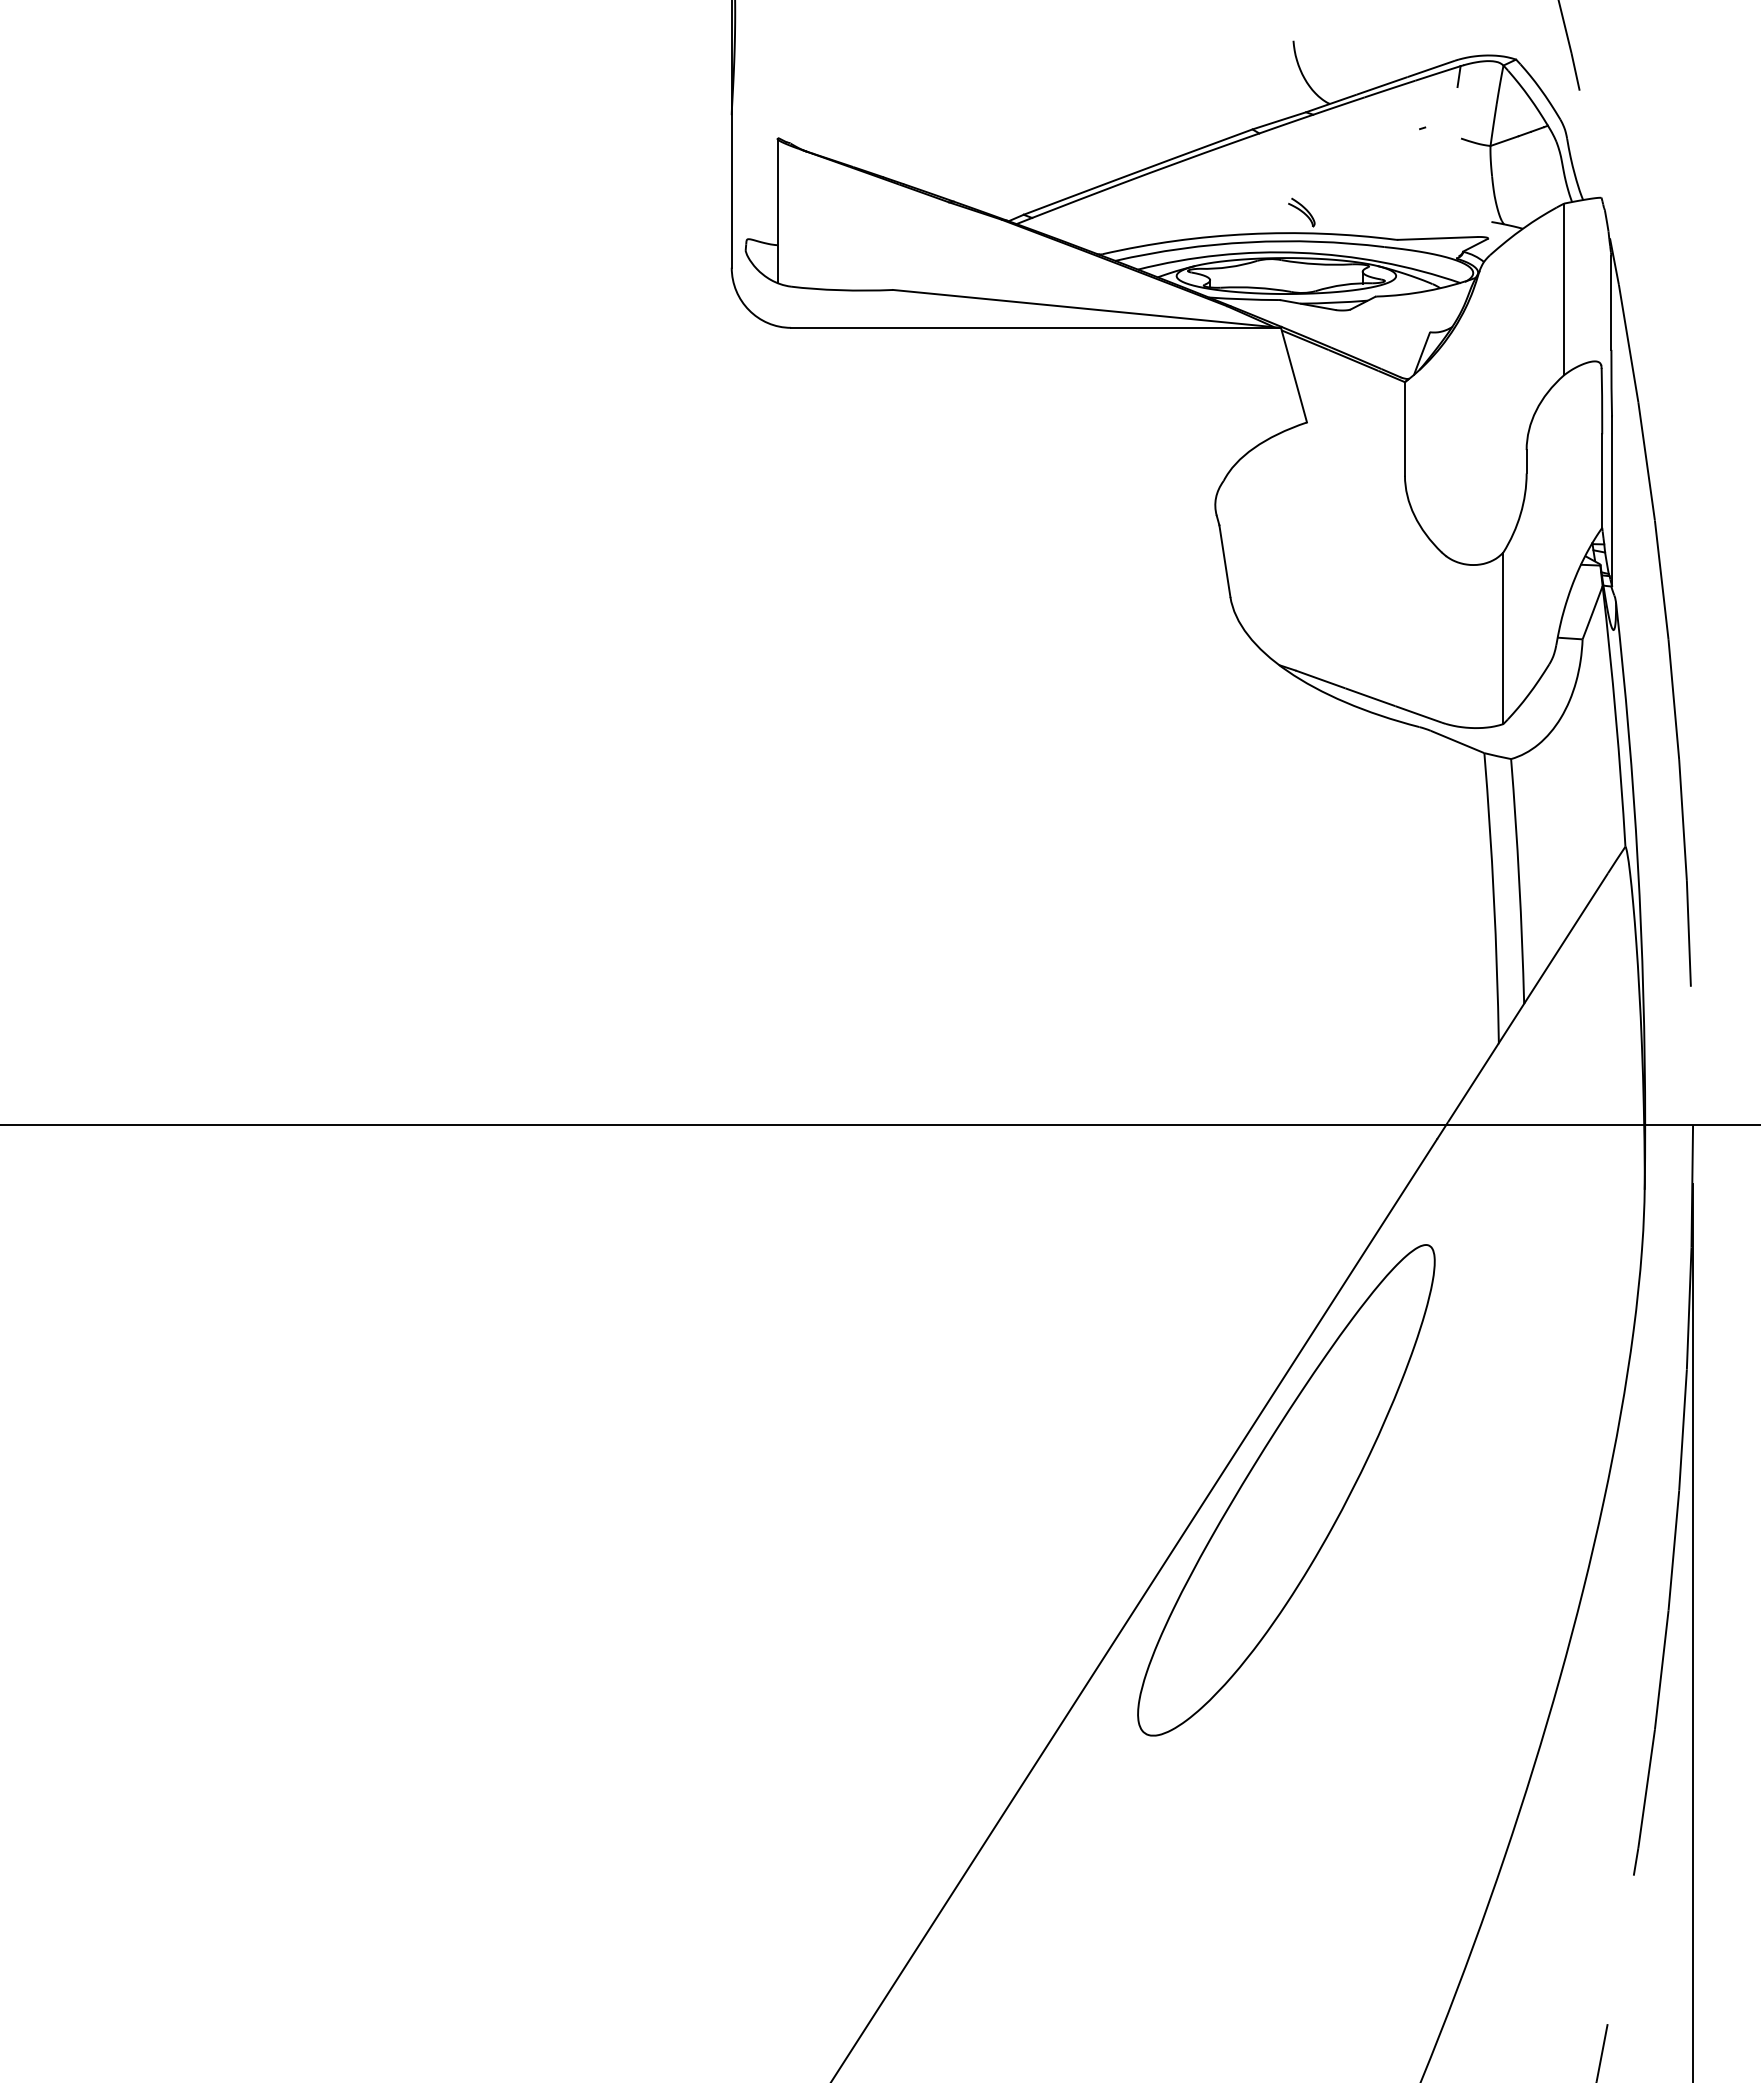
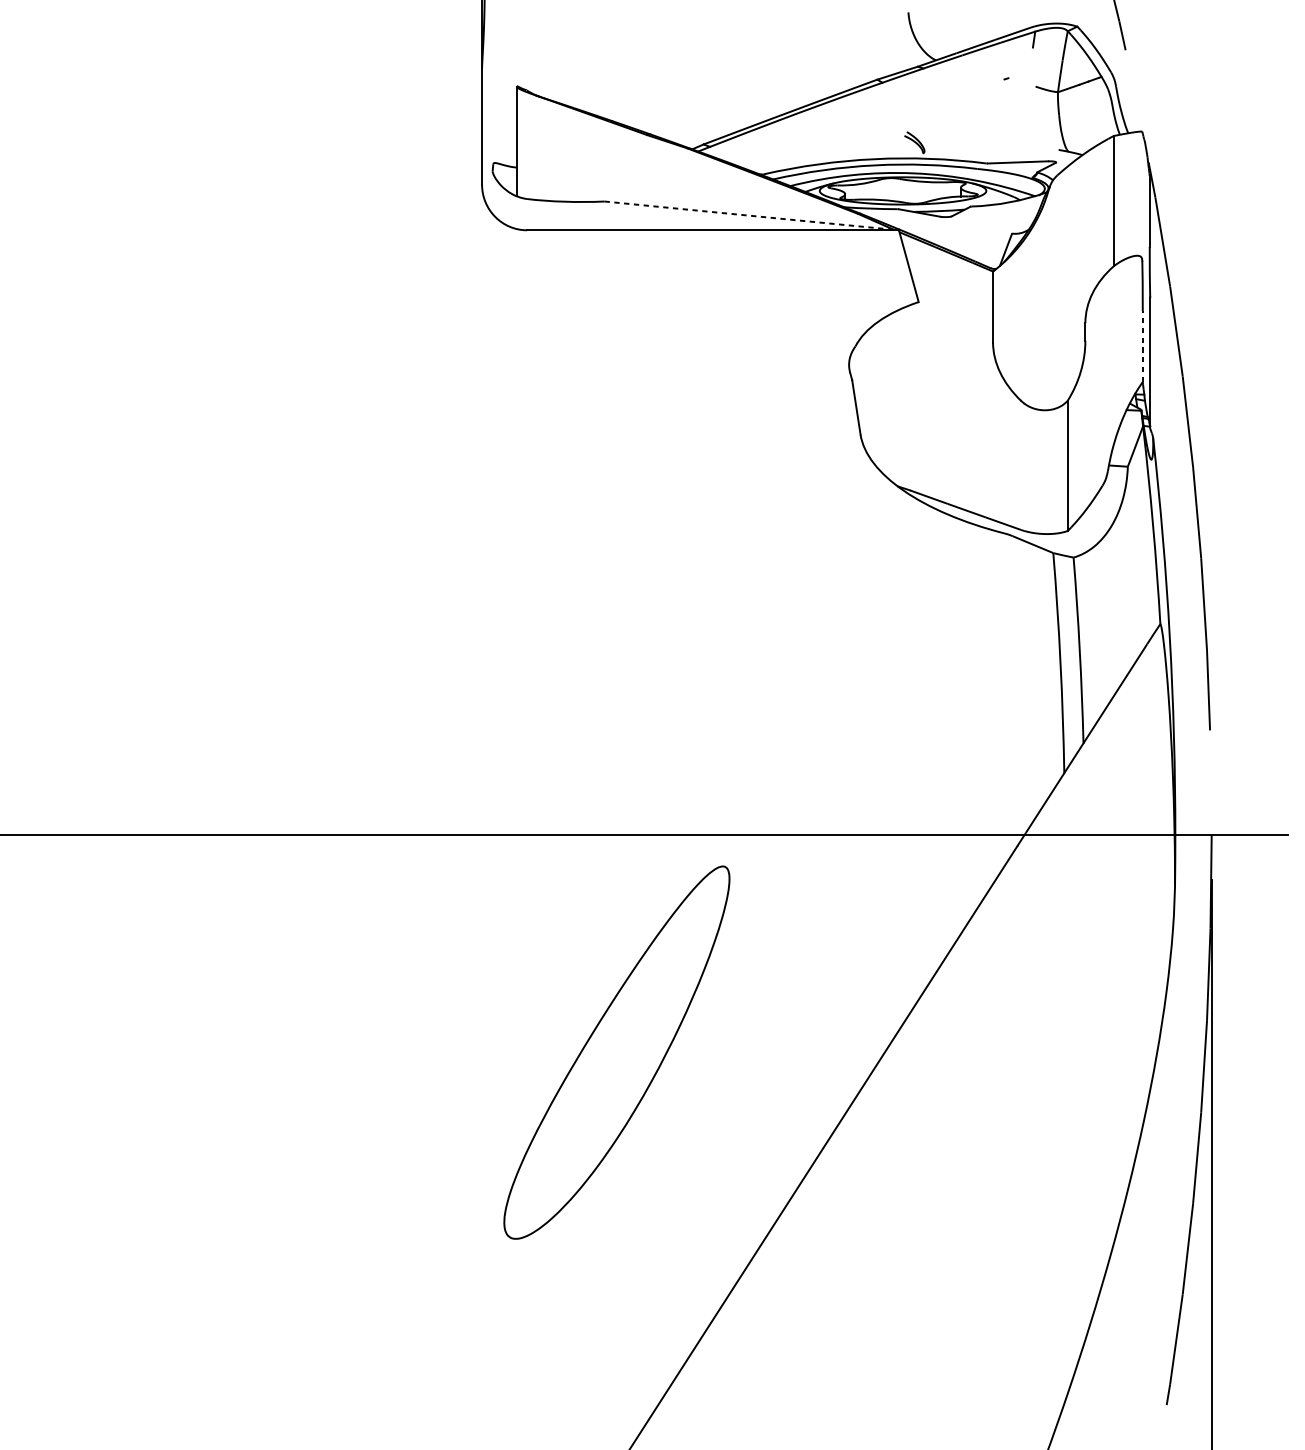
line: (1087, 308) -> (752, 215), solid -> dashed
line: (1602, 481) -> (1142, 346), solid -> dashed
part: (1286, 1490) -> (616, 1052), moved

